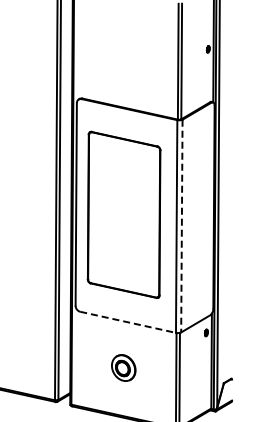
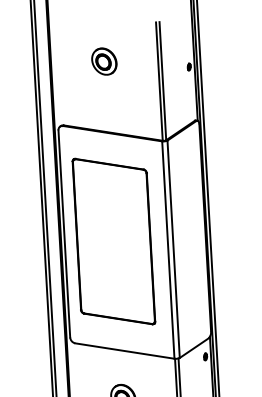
part: (125, 38) -> (103, 61), added
line: (181, 226) -> (173, 249), dashed -> solid
line: (128, 322) -> (125, 351), dashed -> solid

